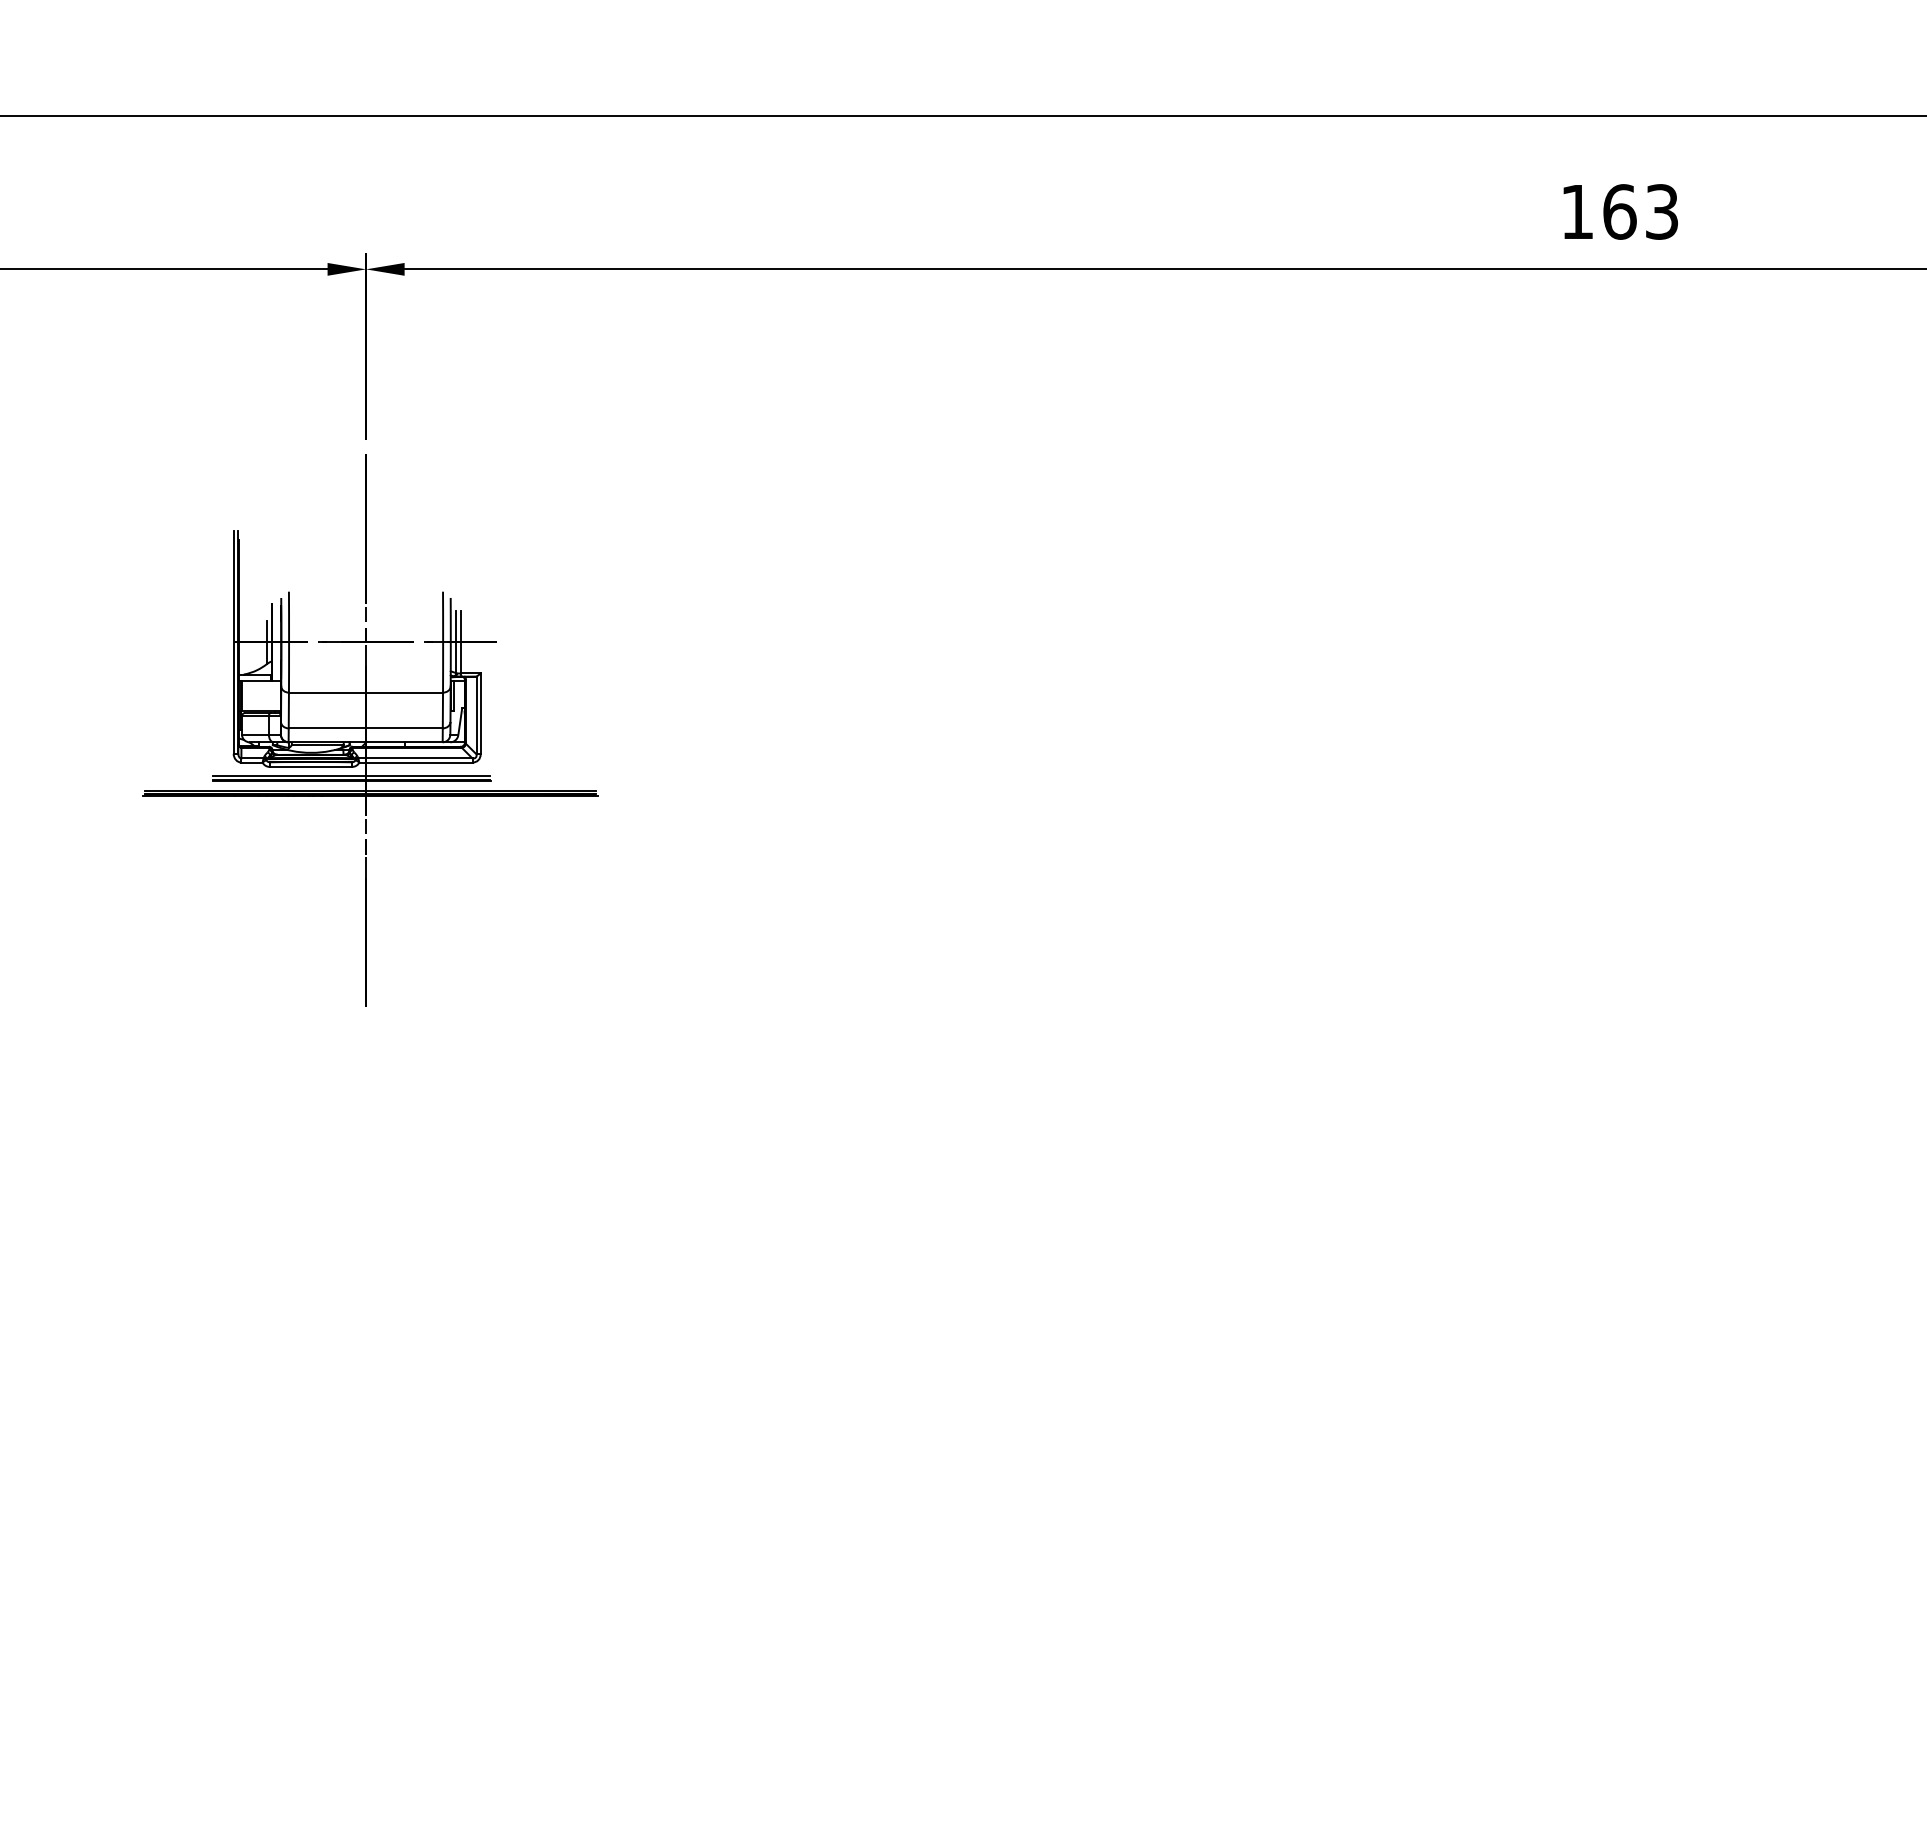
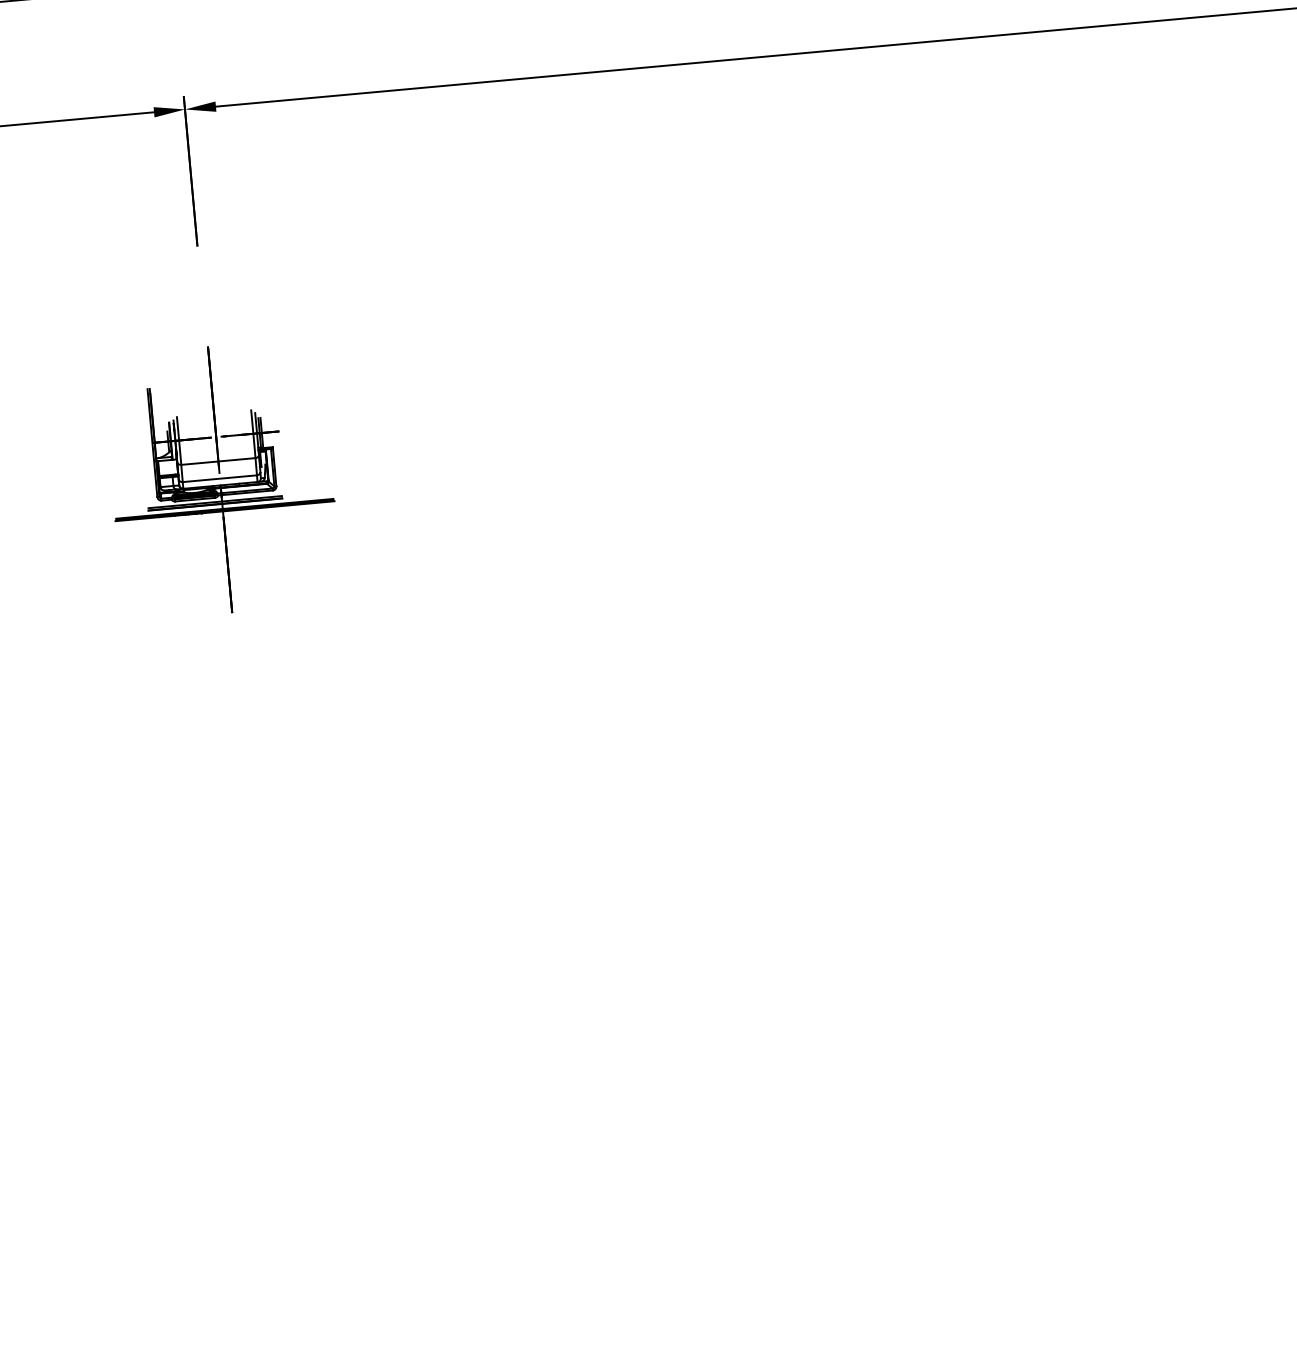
part: (370, 730) -> (222, 479), size x0.6

